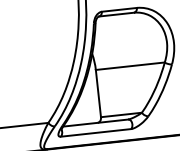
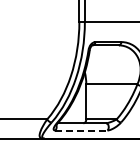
line: (96, 132) -> (81, 130), solid -> dashed

